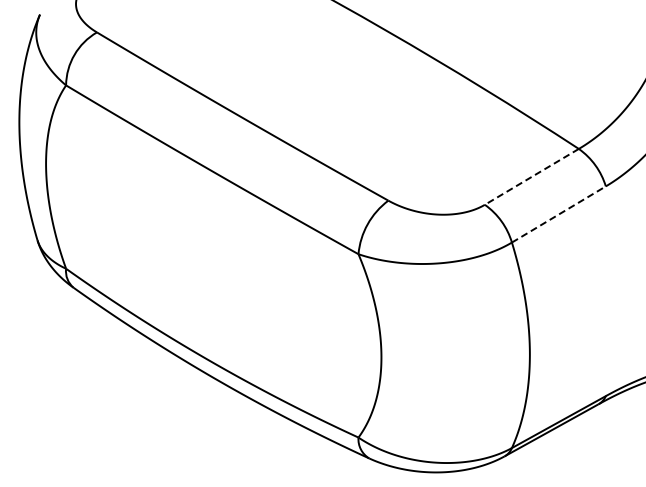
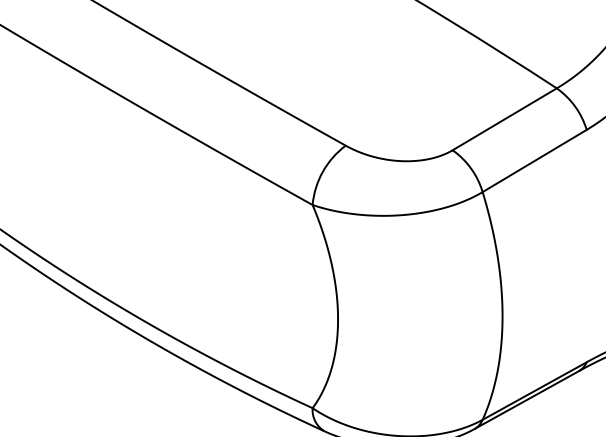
line: (531, 176) -> (504, 118), dashed -> solid
line: (558, 214) -> (534, 161), dashed -> solid

